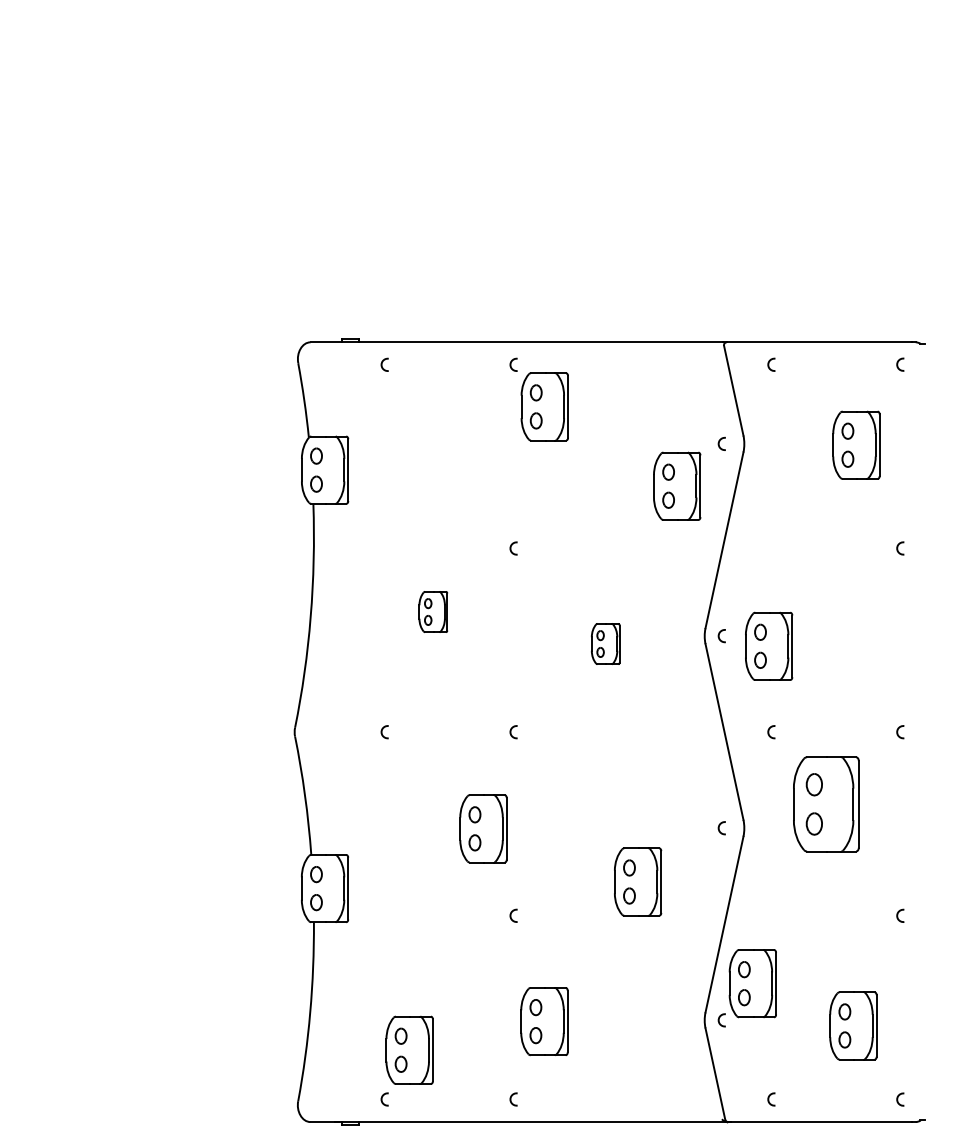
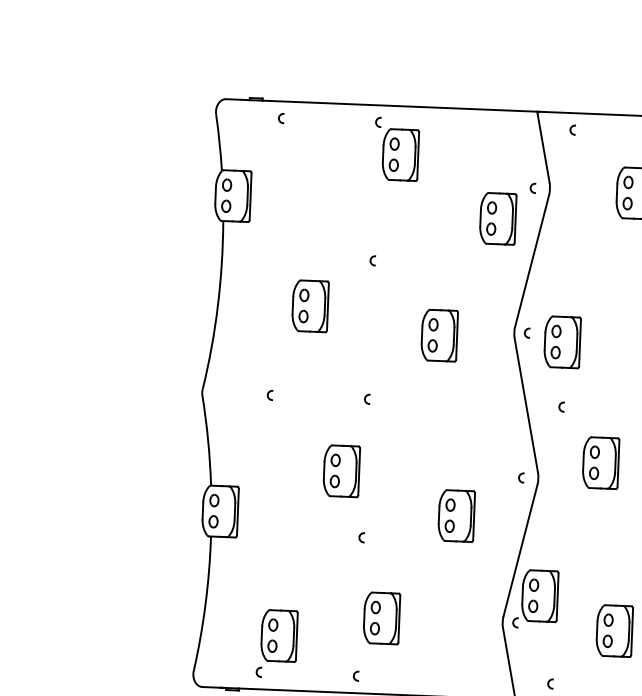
part: (433, 611) -> (310, 305), size x1.67
part: (605, 643) -> (439, 335), size x1.67
part: (826, 803) -> (601, 462), size x0.71

